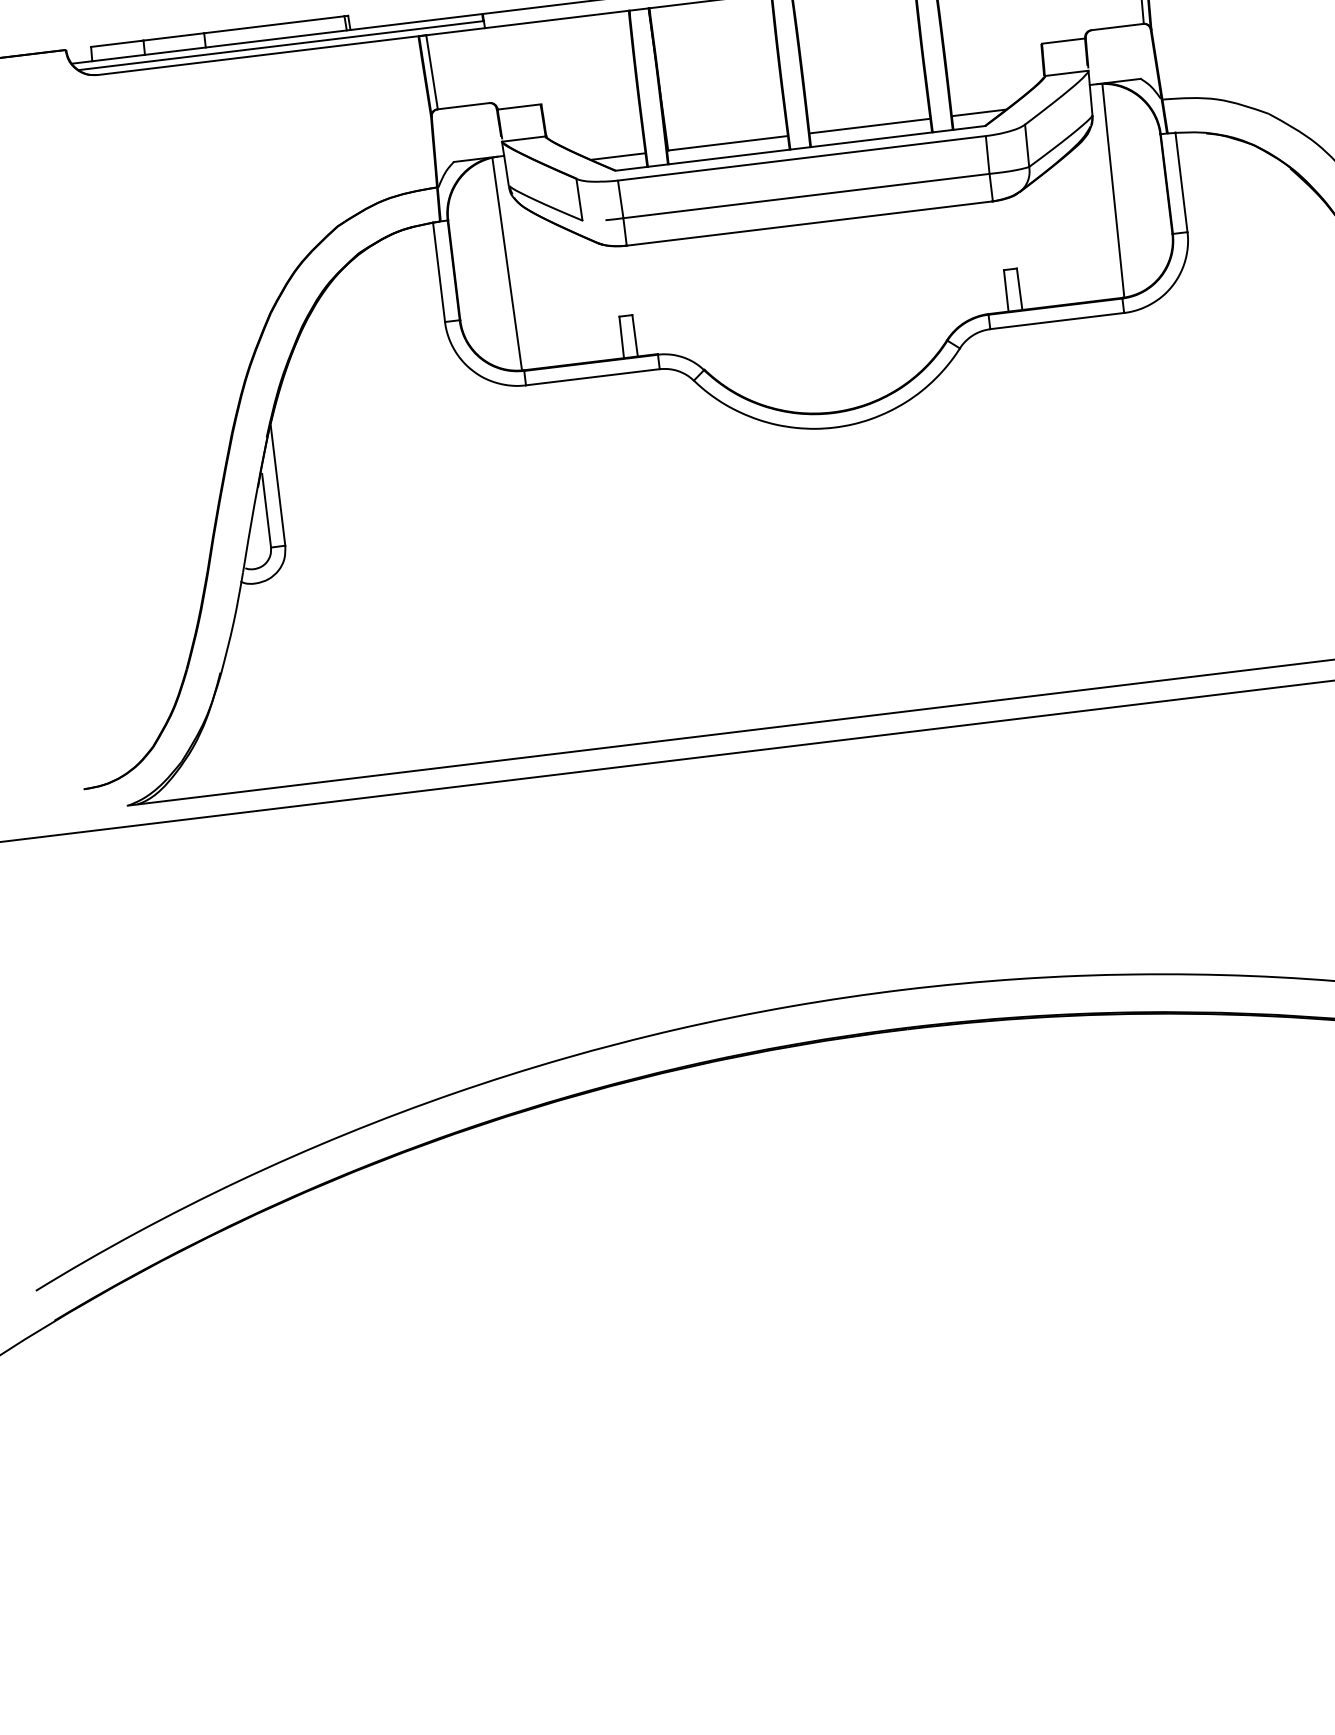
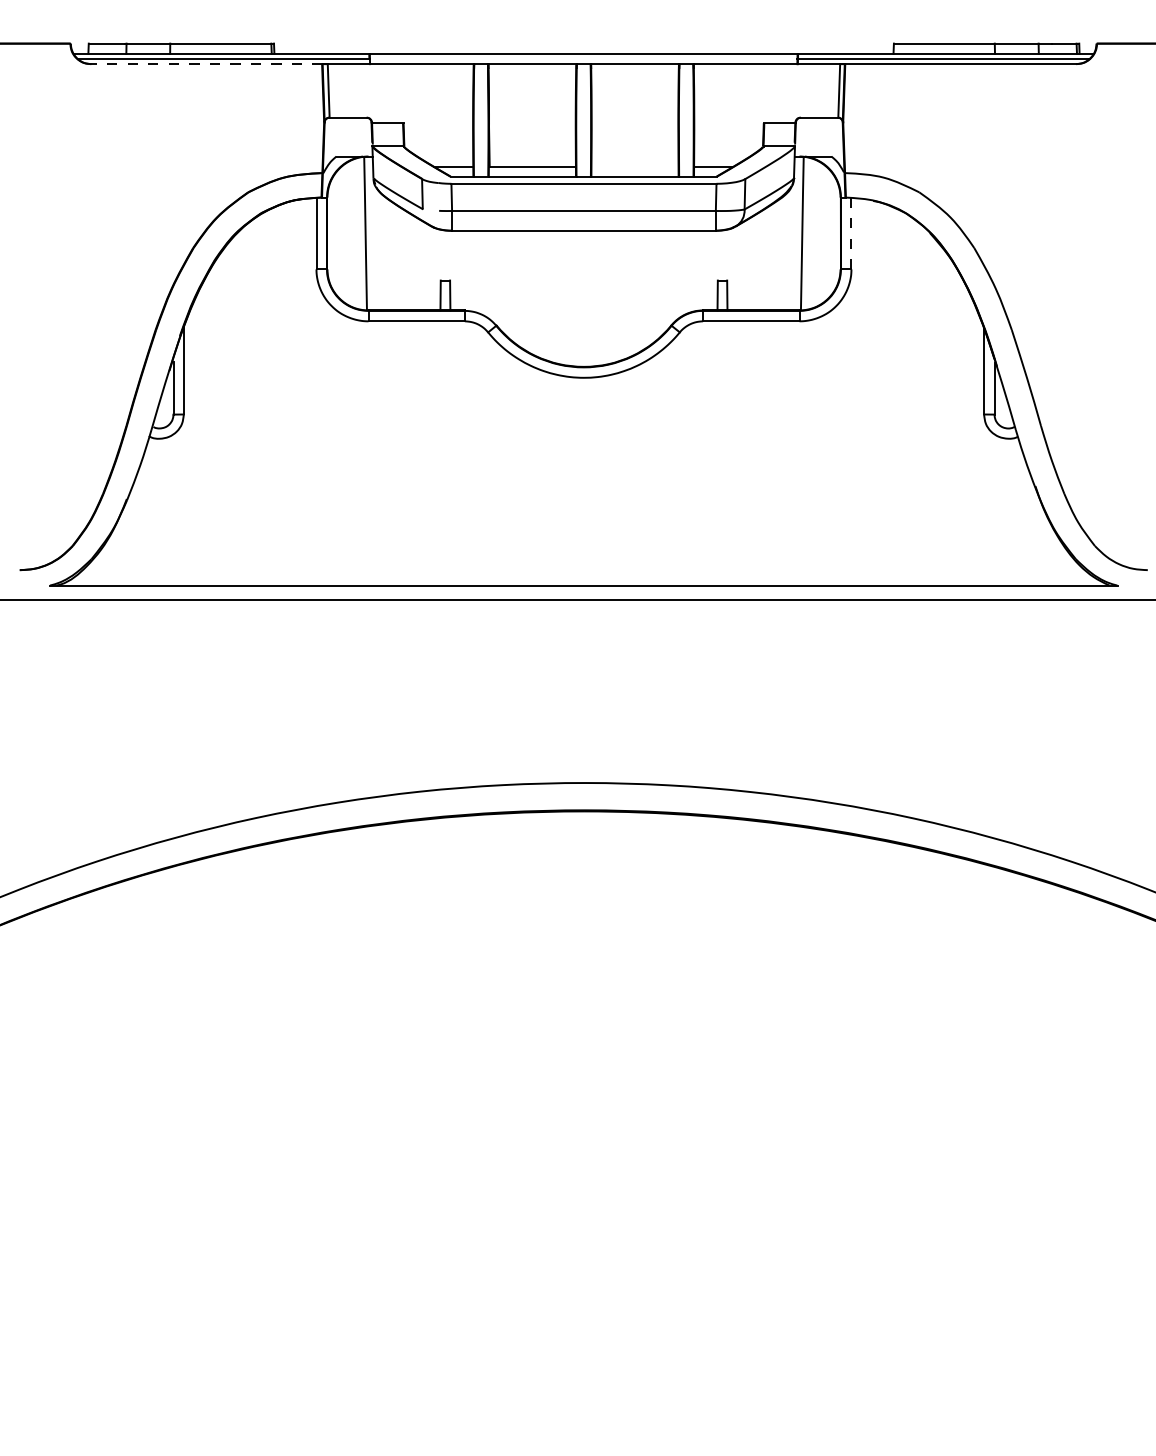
line: (259, 55) -> (207, 64), solid -> dashed
line: (869, 125) -> (634, 166), removed
line: (1181, 182) -> (851, 233), solid -> dashed

